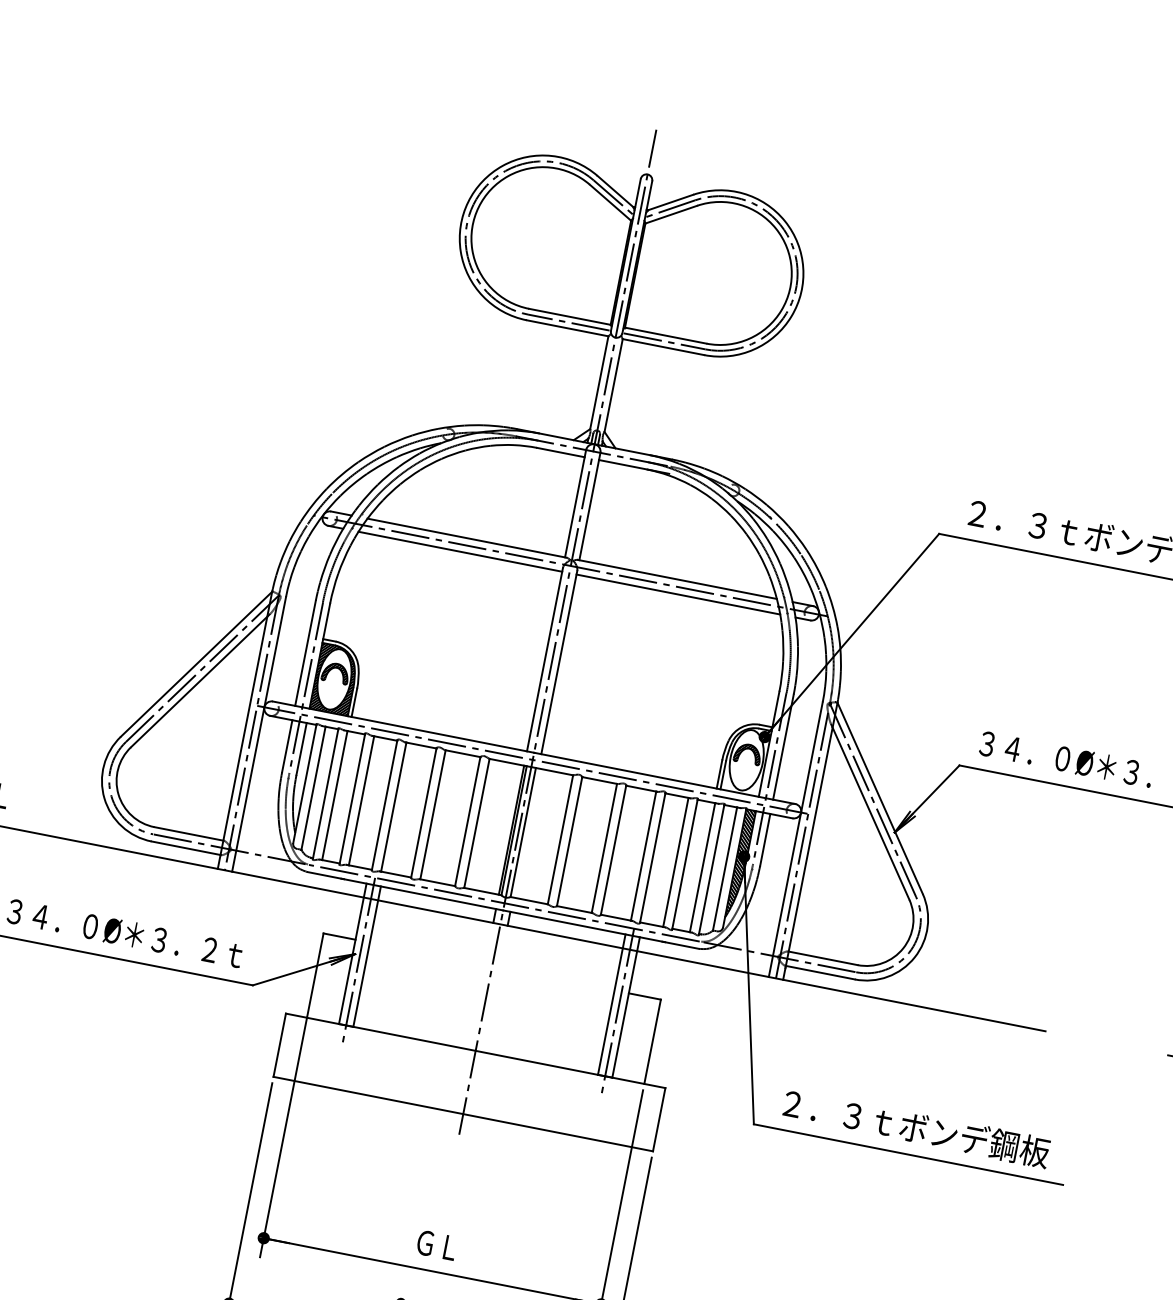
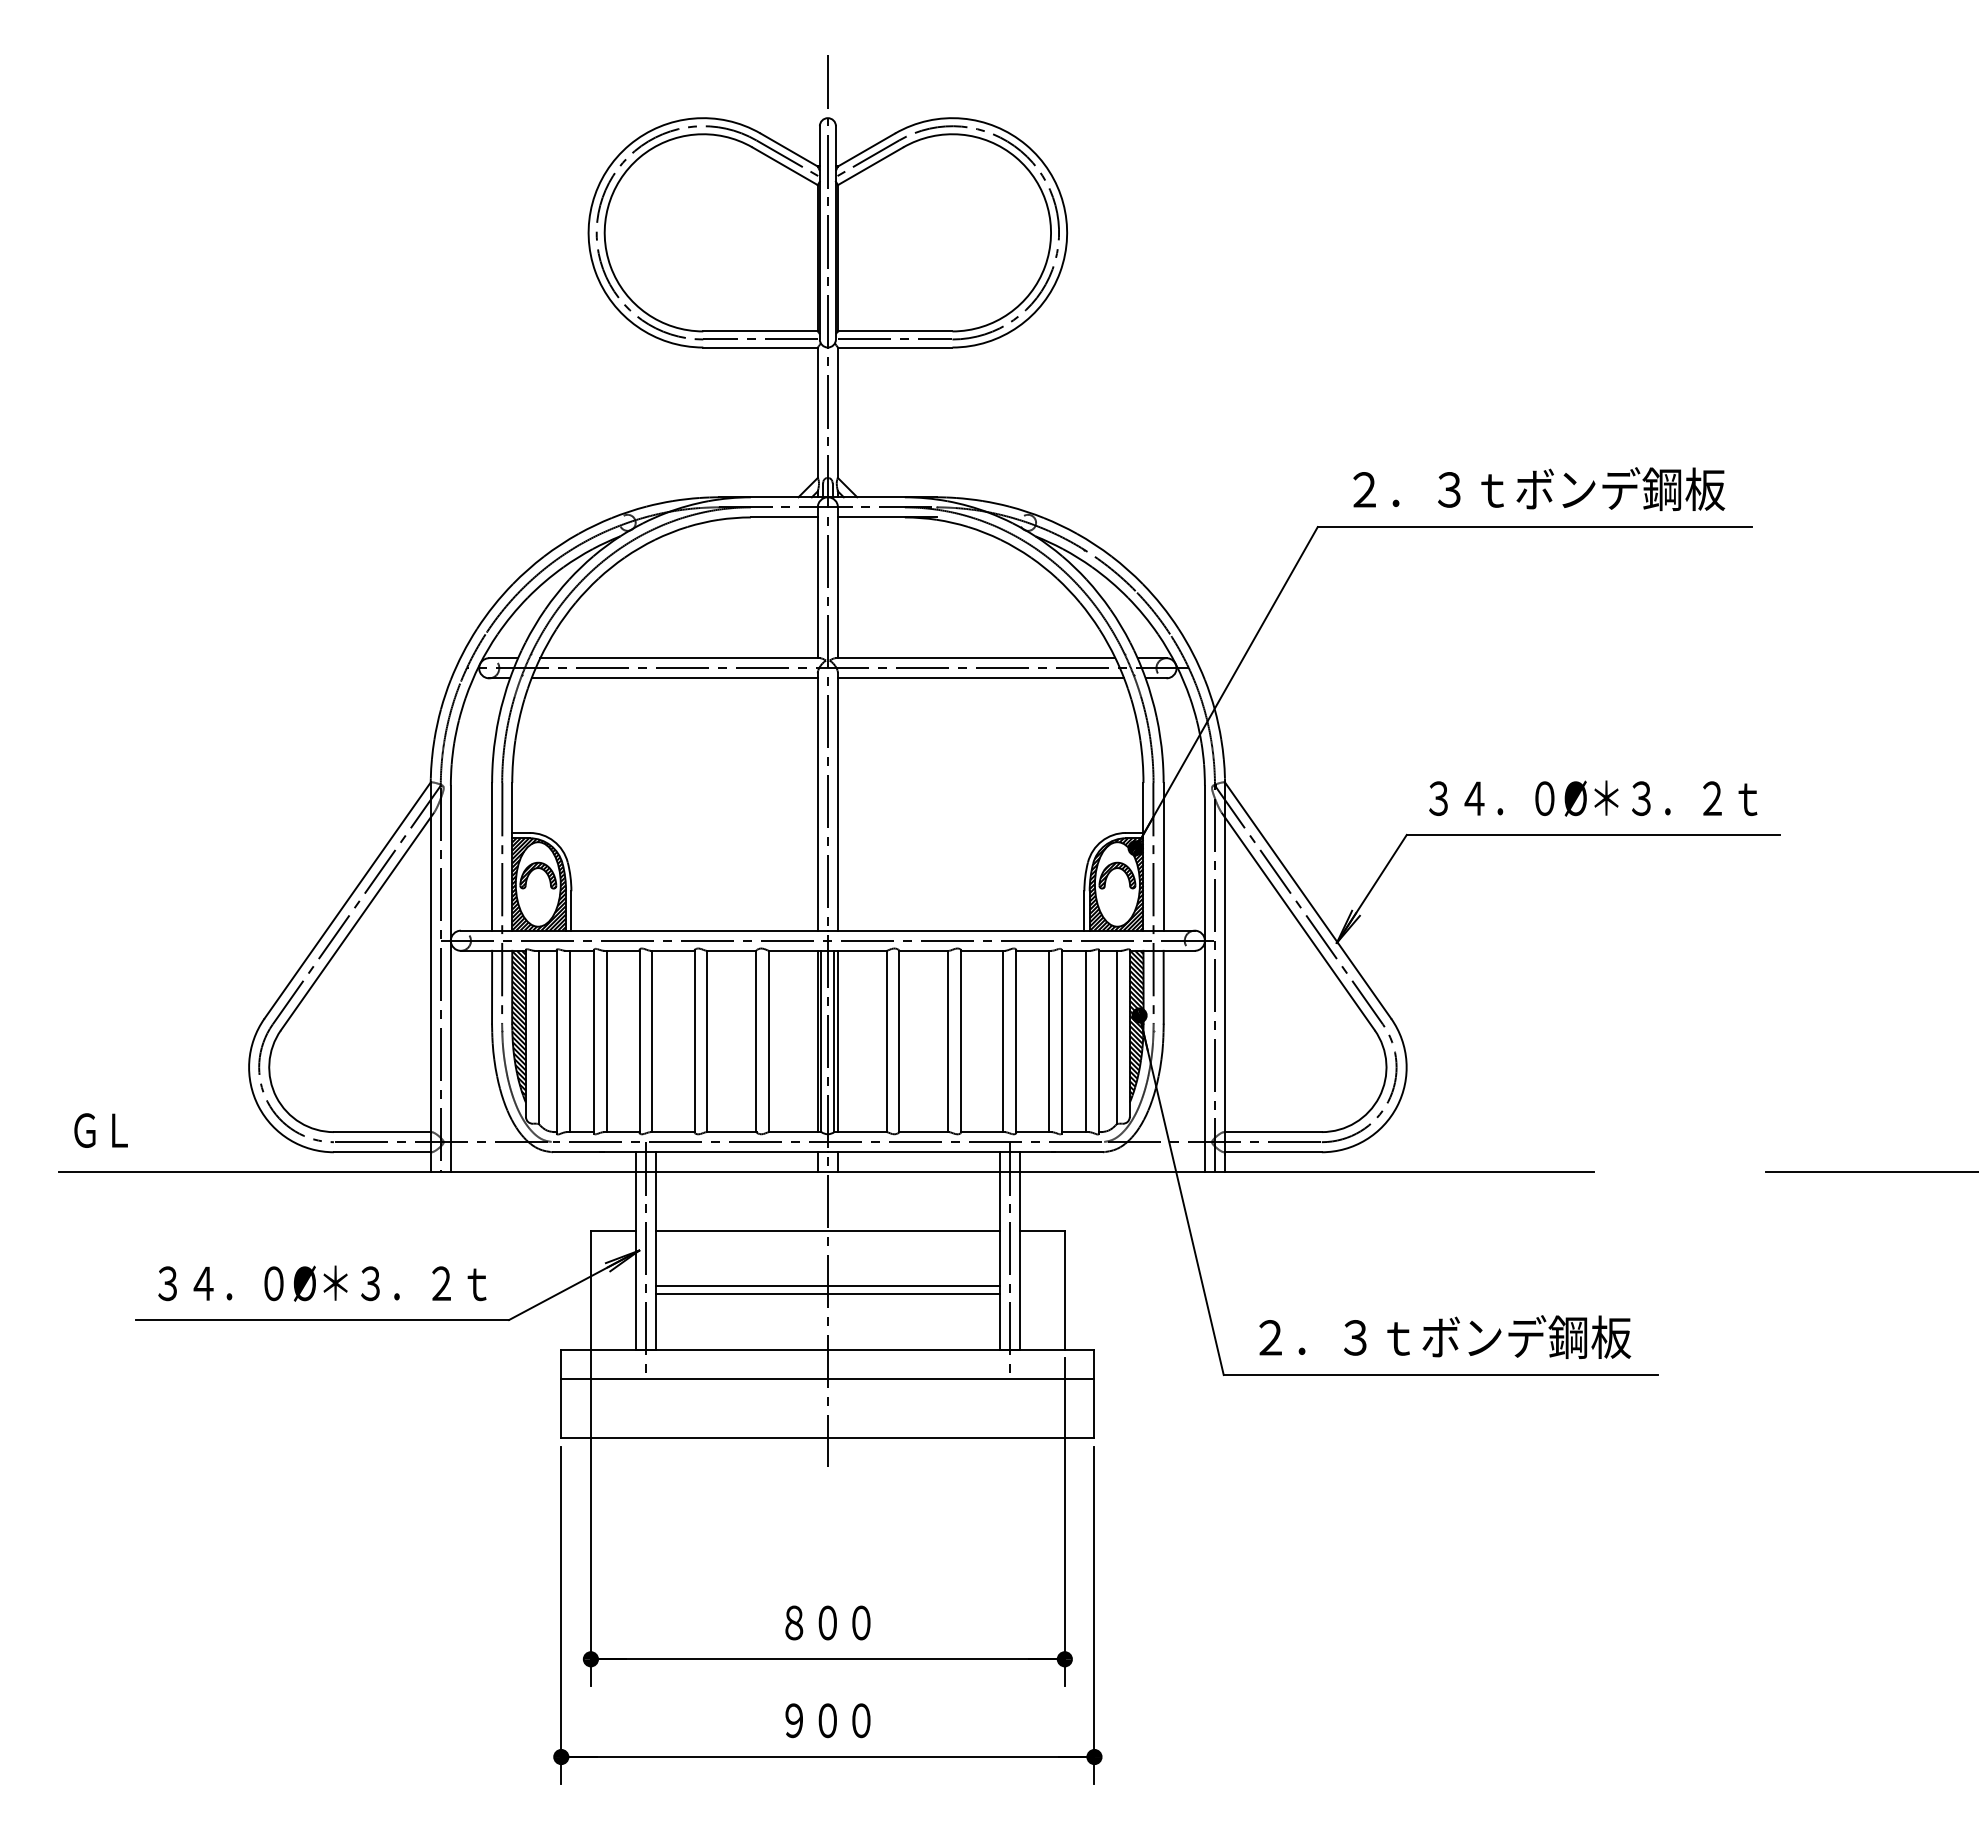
hatch: (746, 760) -> (1116, 884), added
hatch: (300, 777) -> (518, 1025), added
line: (525, 832) -> (837, 1041), added
line: (491, 966) -> (827, 1231), added
line: (484, 1005) -> (827, 1286), added
line: (483, 1011) -> (827, 1294), added
line: (471, 1072) -> (827, 1379), added
text: (437, 1245) -> (827, 1622), ＧＬ -> ８００

